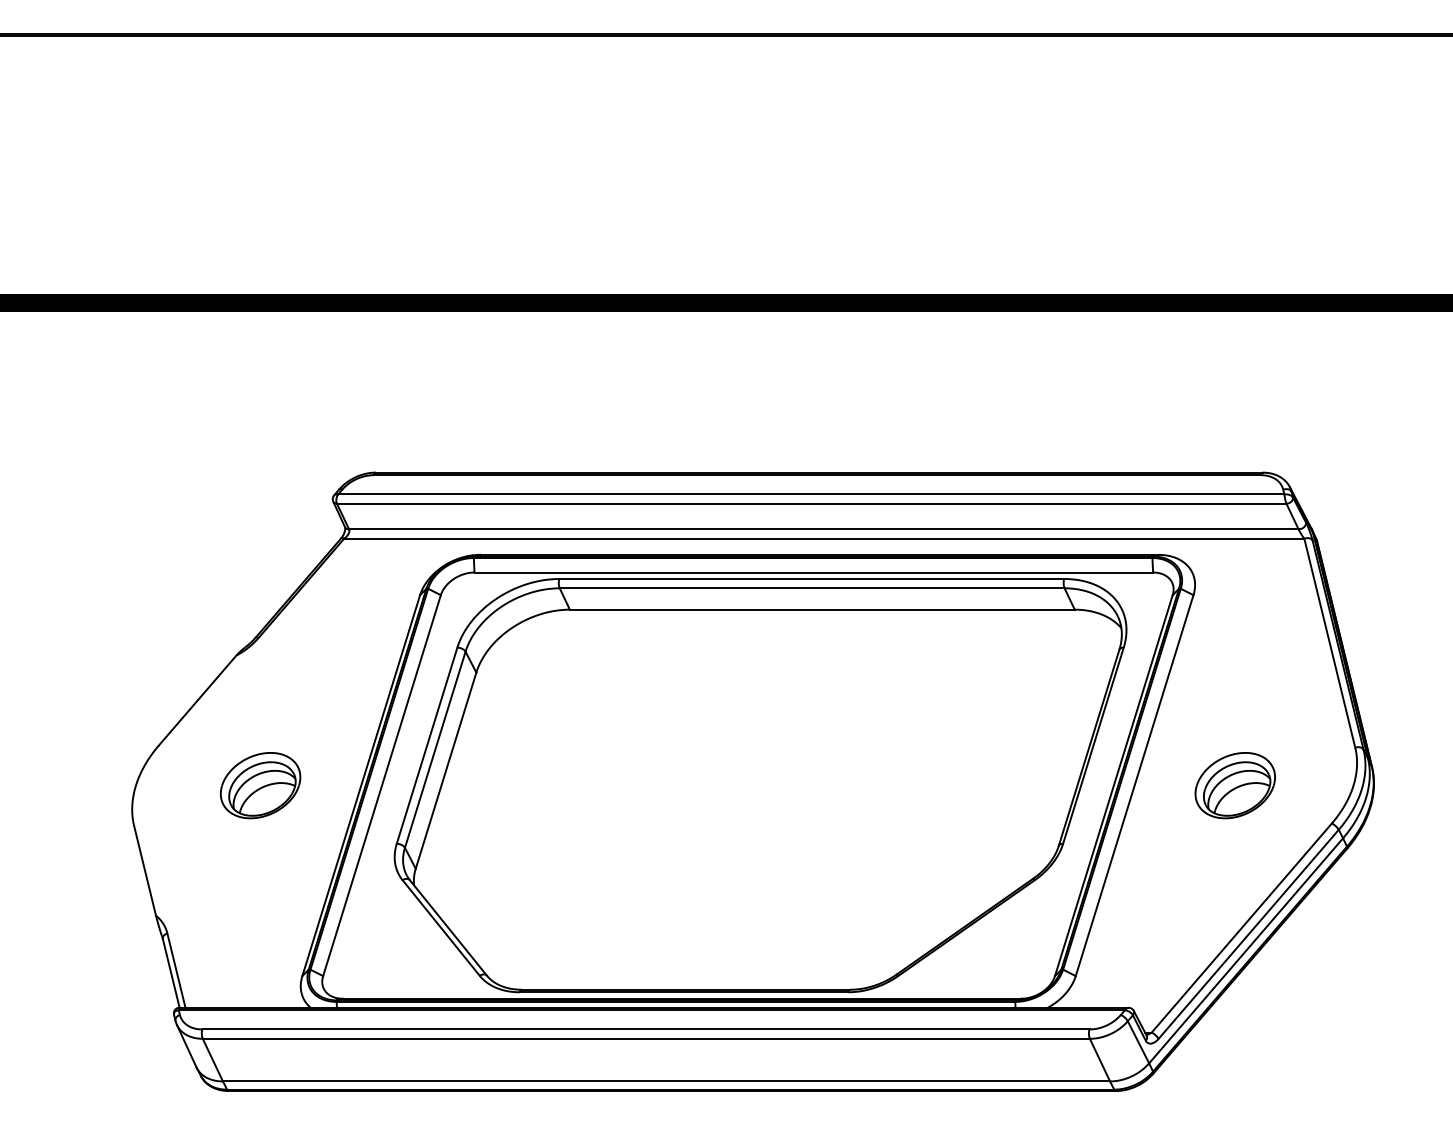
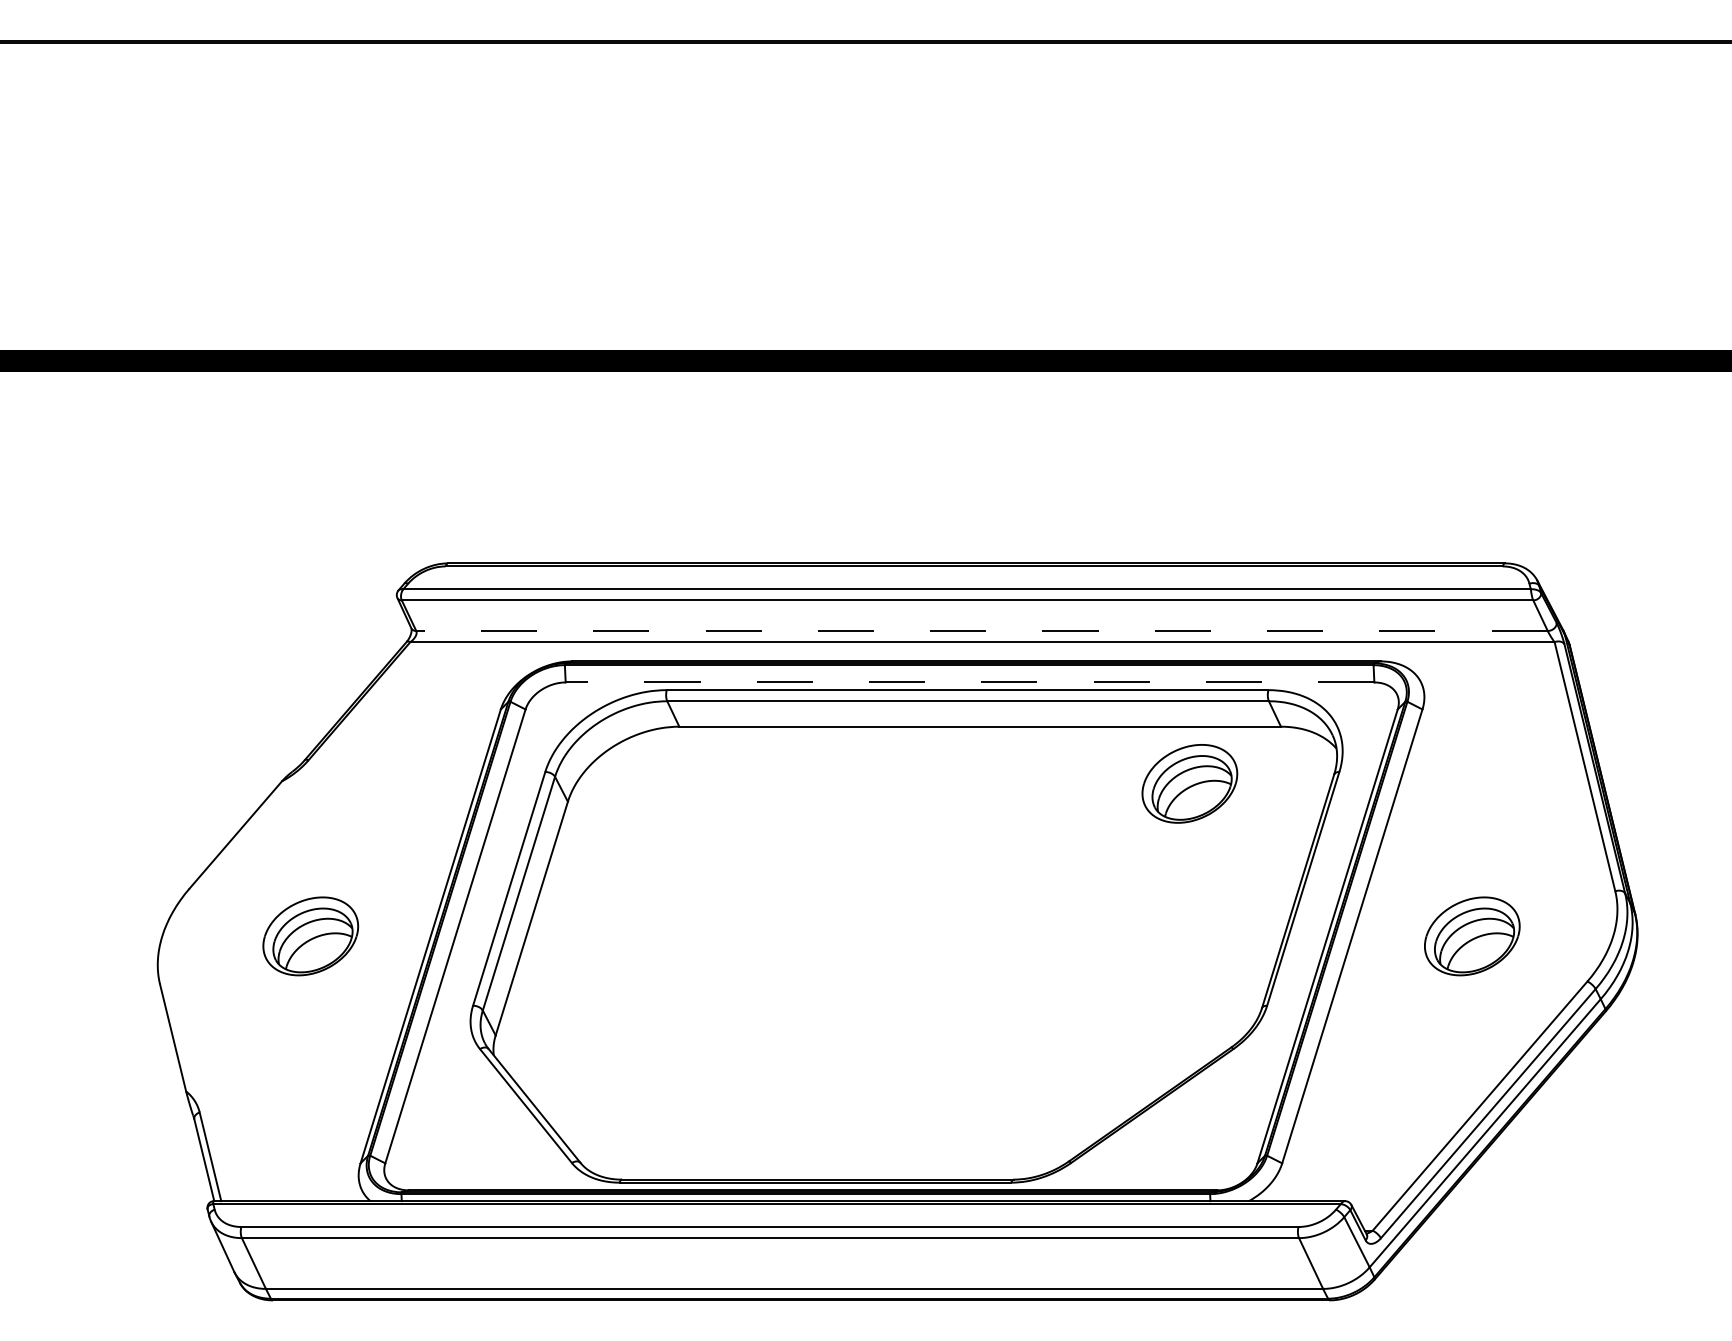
line: (823, 529) -> (981, 631), solid -> dashed
line: (813, 572) -> (969, 682), solid -> dashed
part: (997, 657) -> (1188, 783), added

